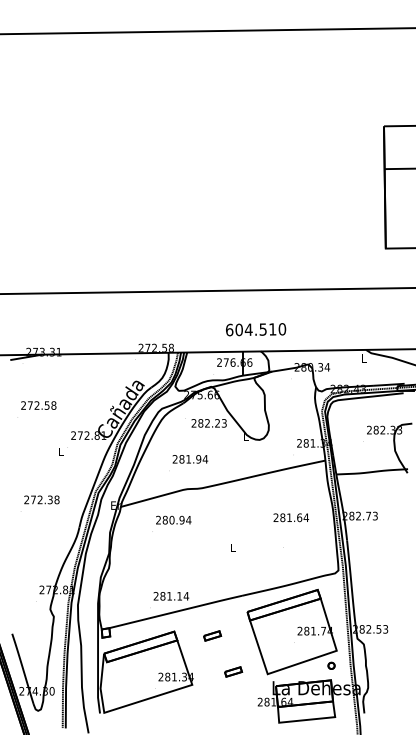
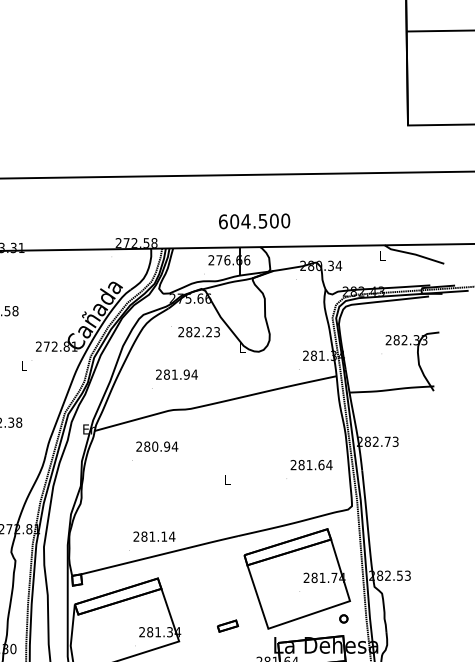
text: (272, 329) -> (274, 221), 604.510 -> 604.500
text: (291, 517) -> (311, 464), moved
part: (212, 635) -> (203, 583), removed

